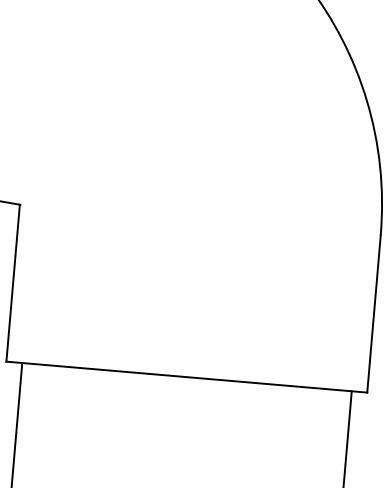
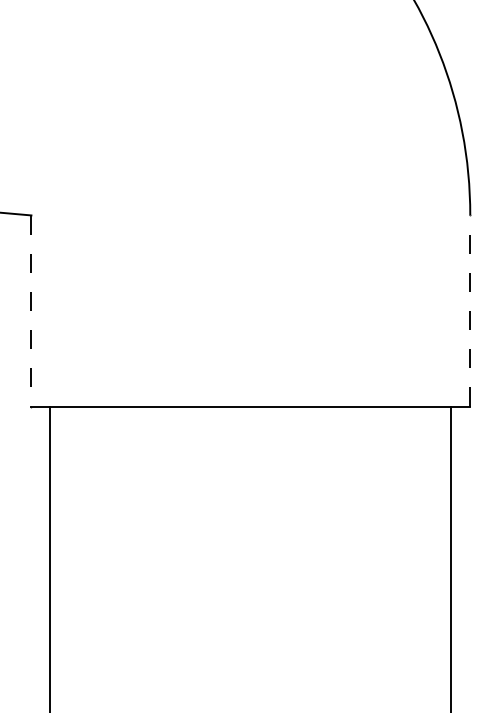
line: (12, 282) -> (30, 310), solid -> dashed
line: (374, 313) -> (470, 310), solid -> dashed

